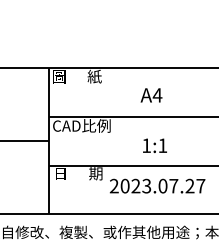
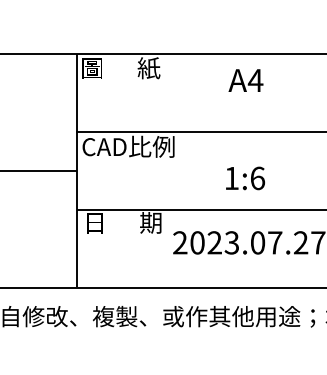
text: (151, 95) -> (245, 80), moved
text: (162, 145) -> (257, 178), 1:1 -> 1:6

